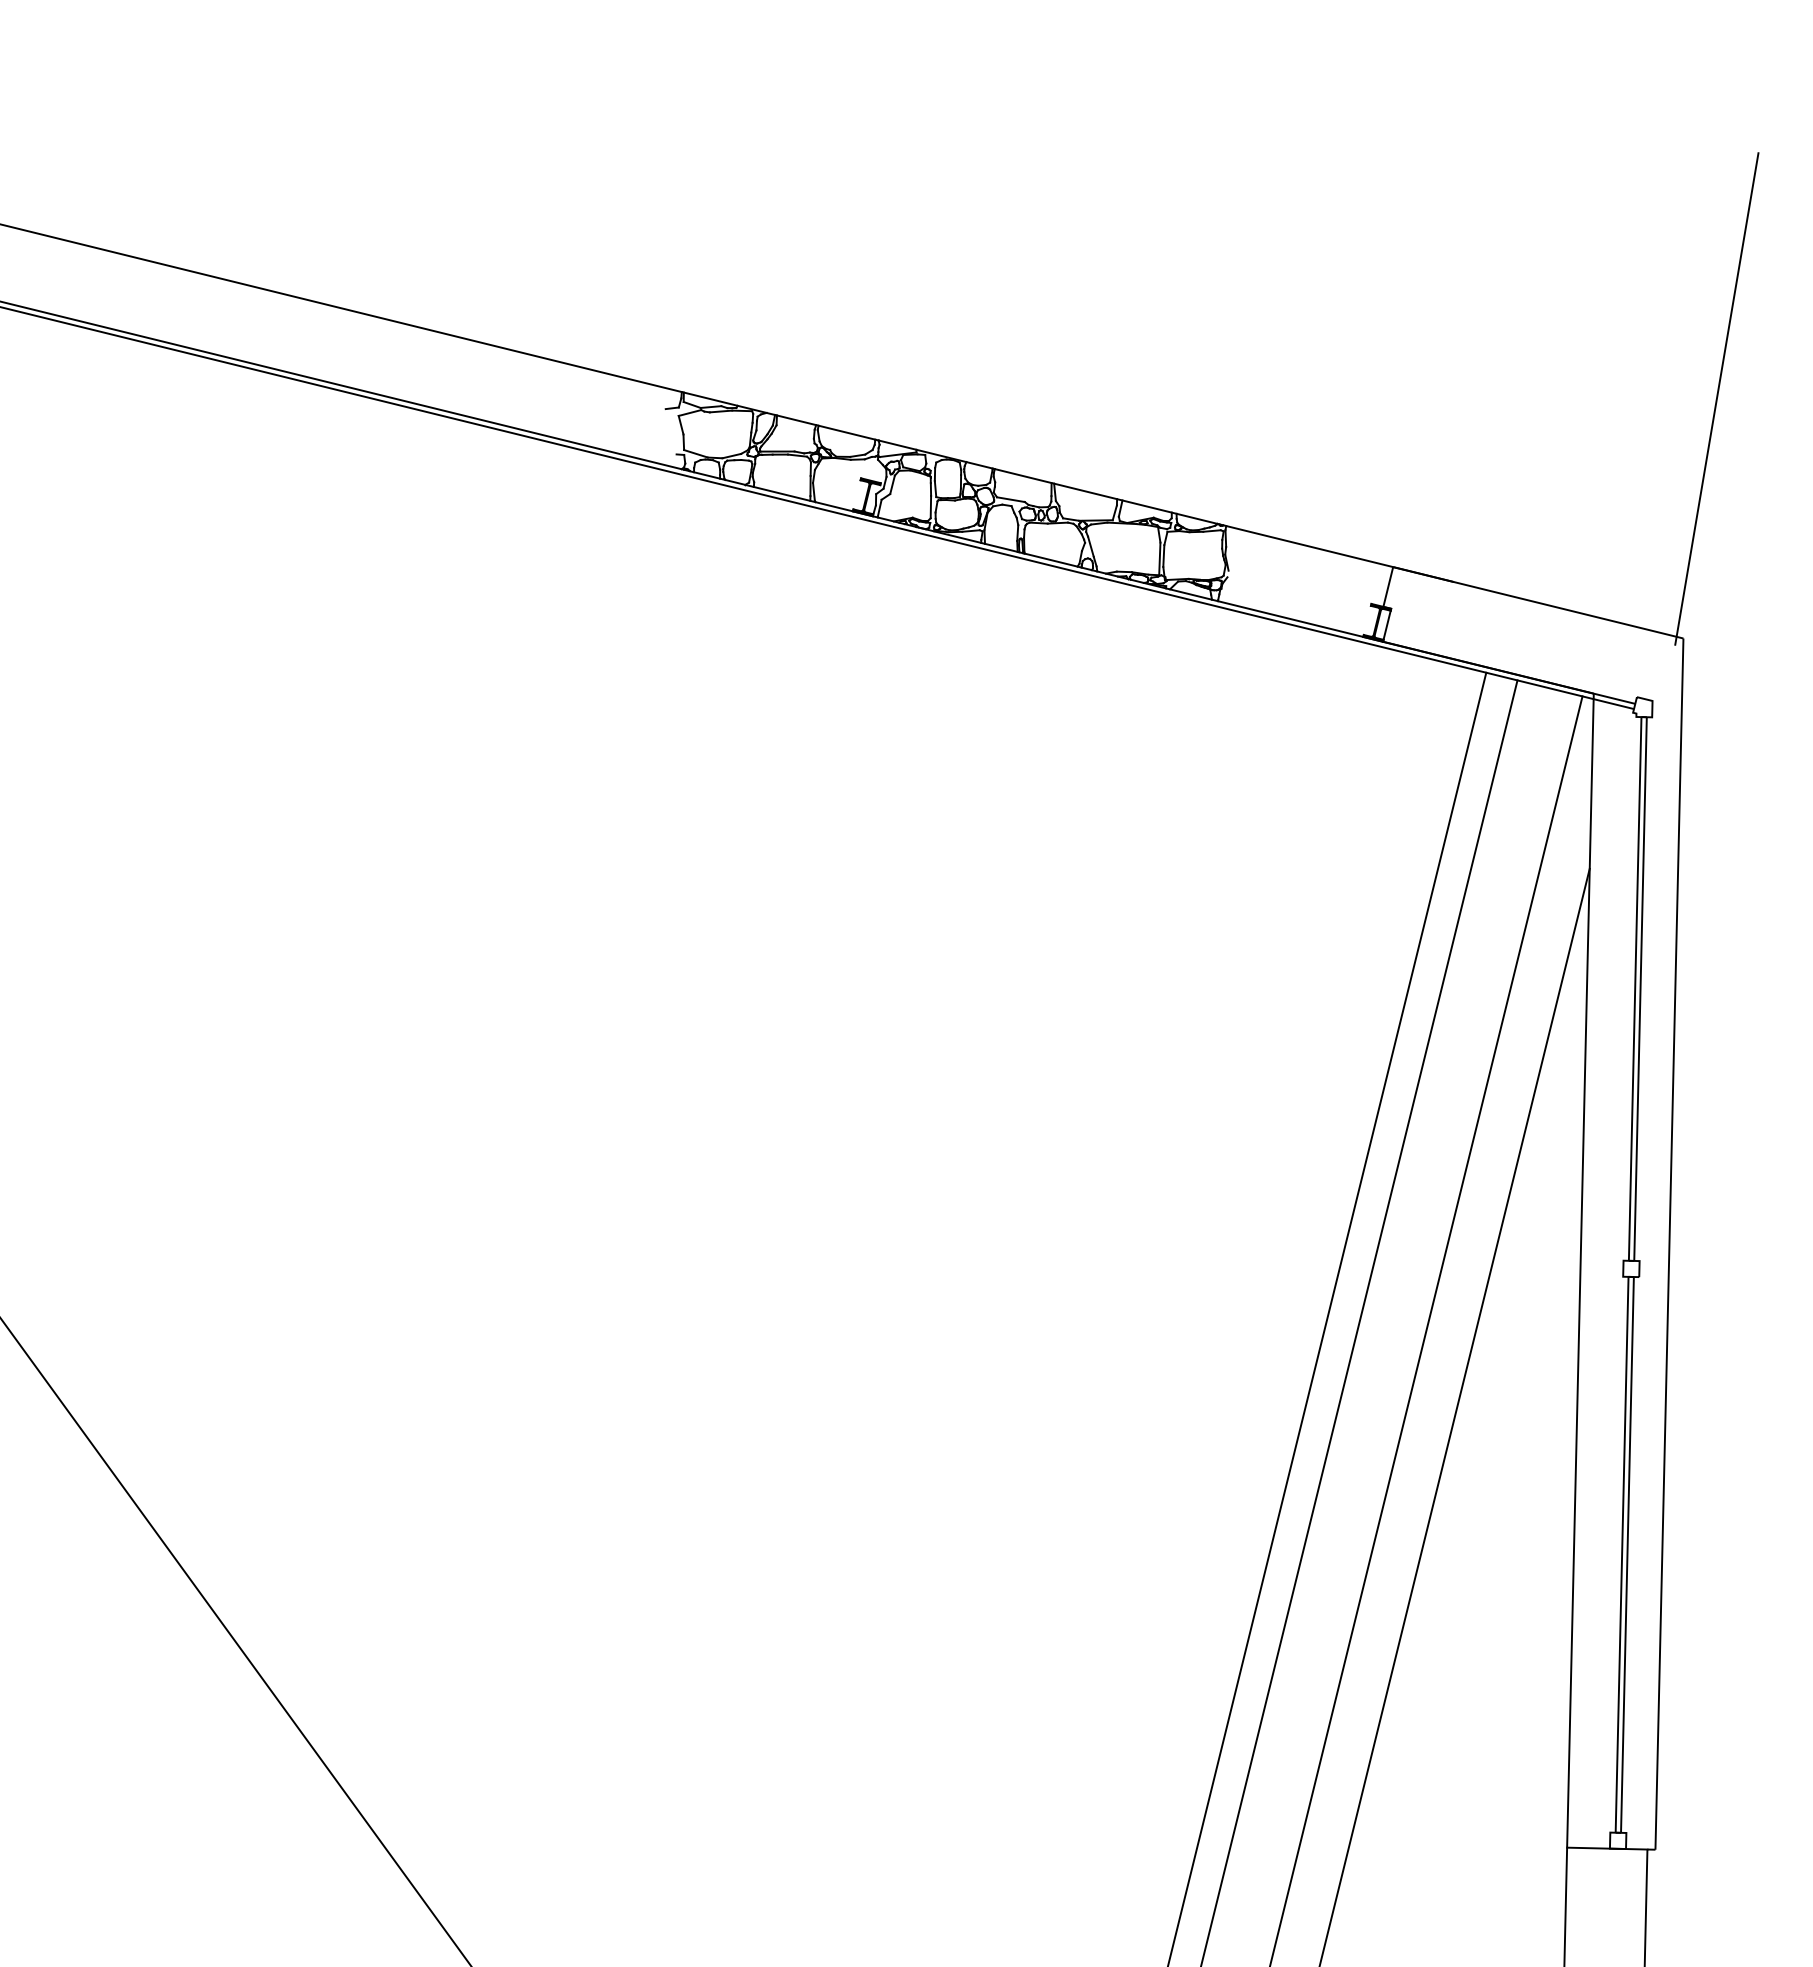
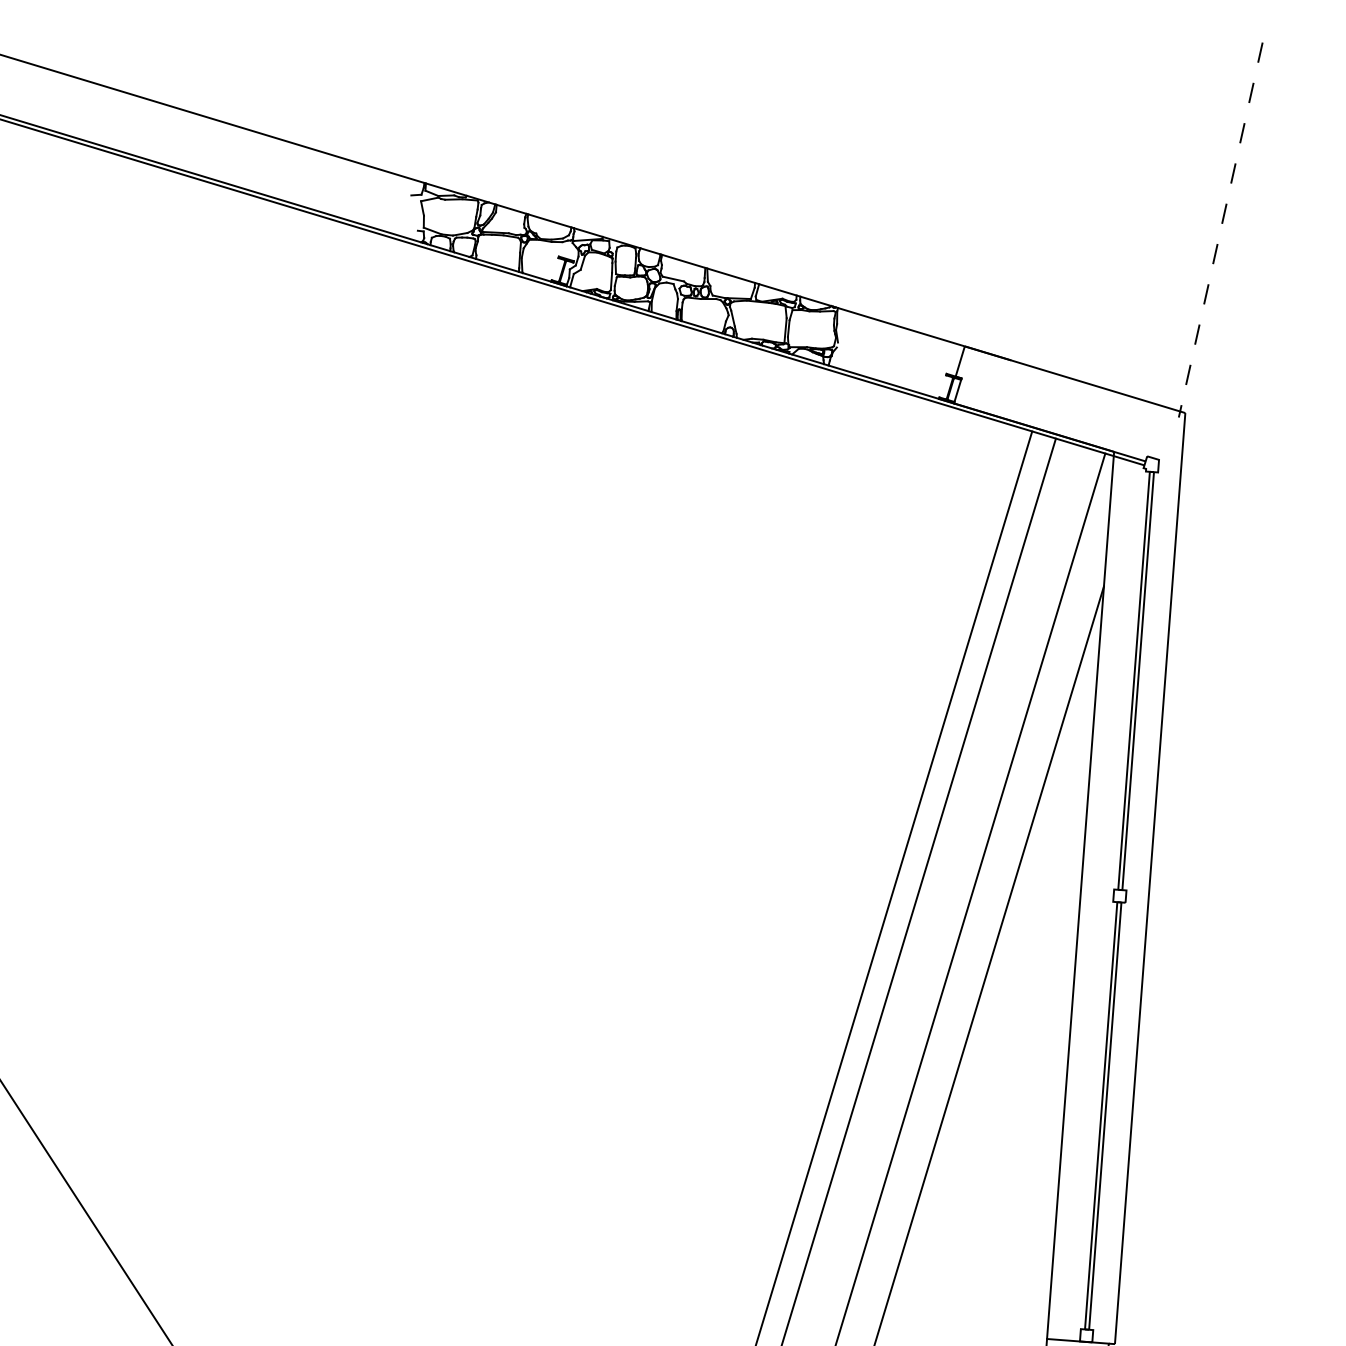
line: (1716, 399) -> (1220, 230), solid -> dashed

